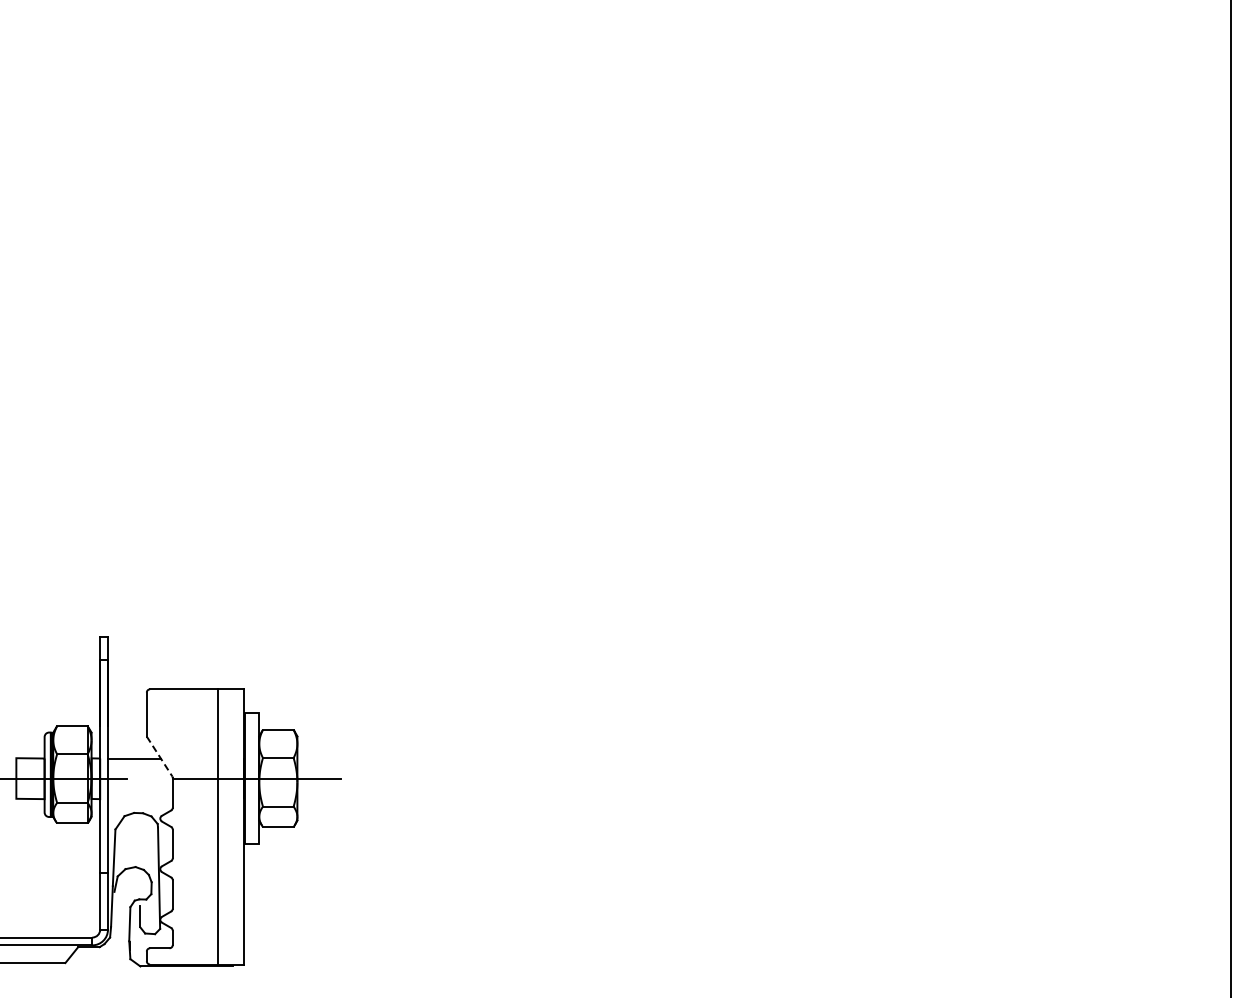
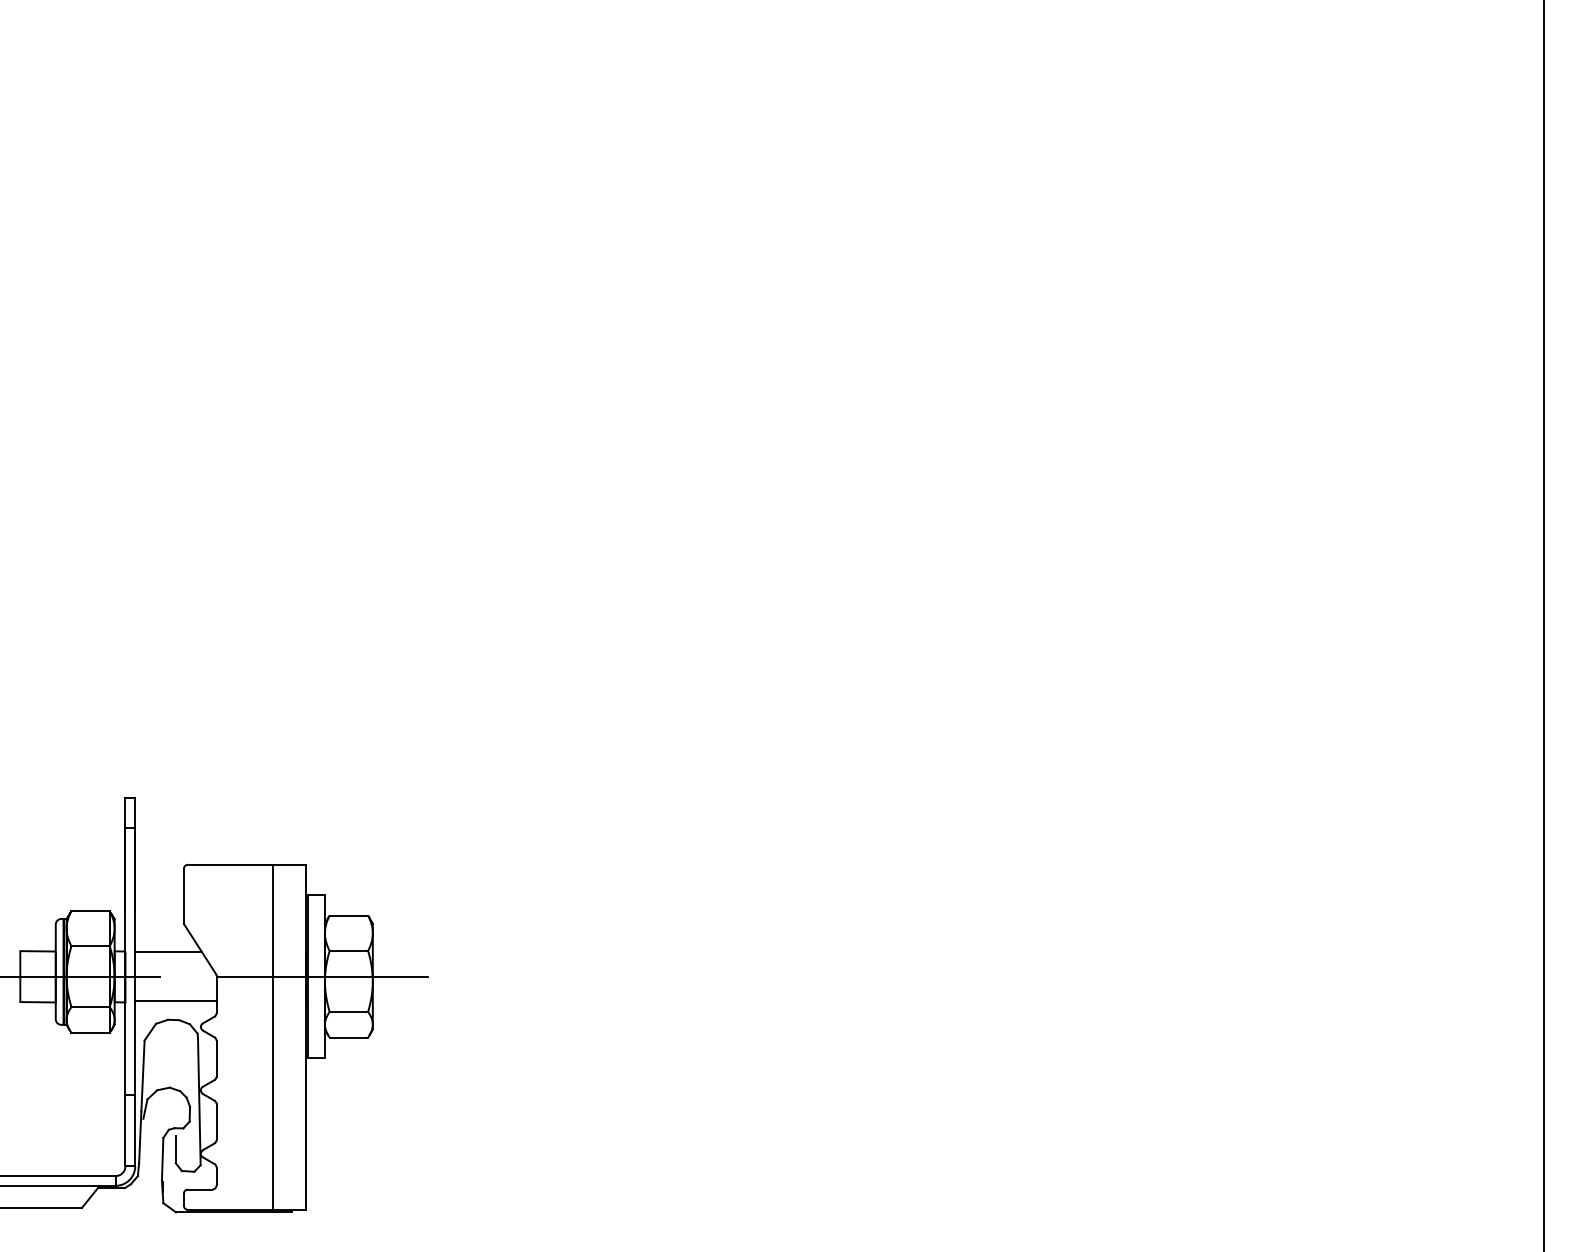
line: (159, 756) -> (199, 948), dashed -> solid
line: (139, 798) -> (174, 1001), added

